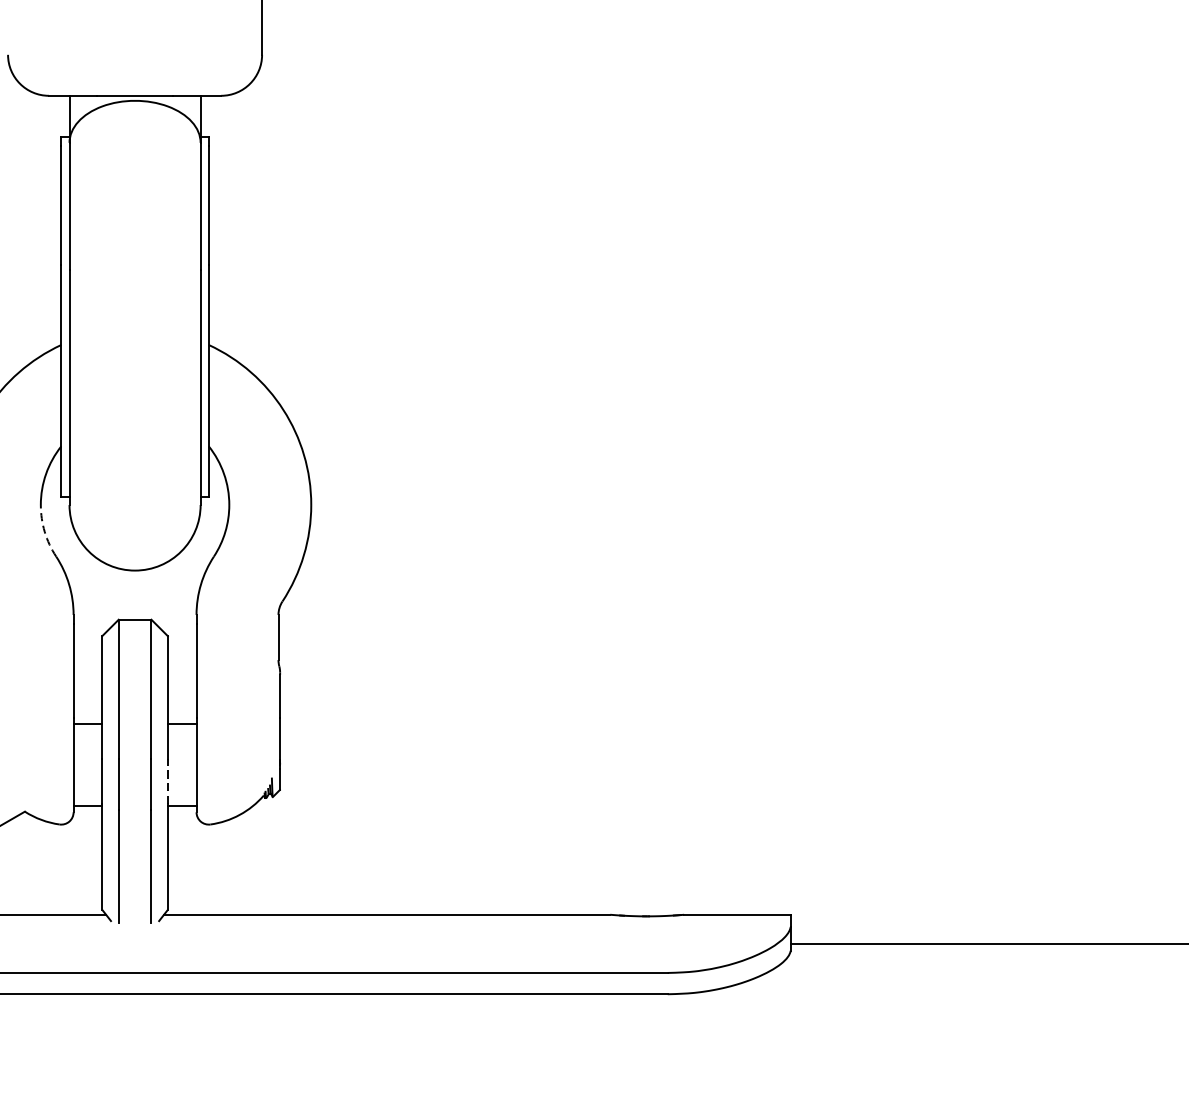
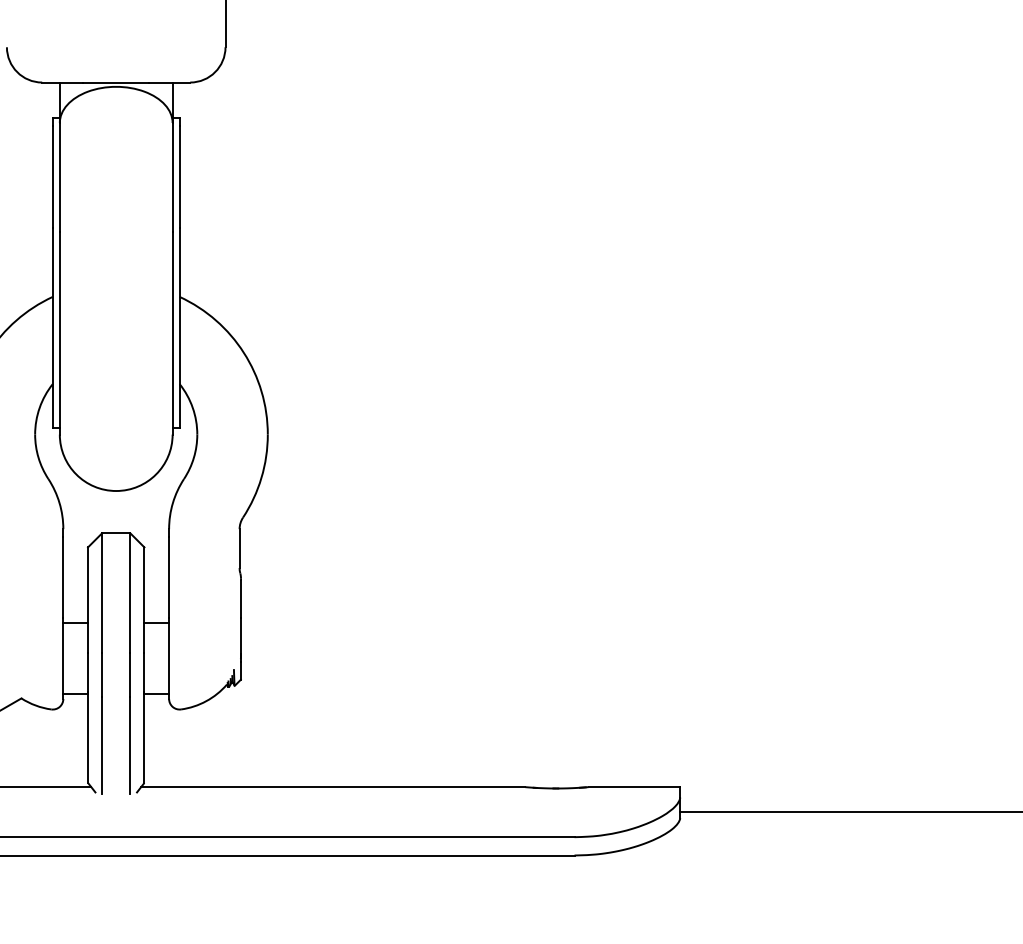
arc: (44, 531) -> (38, 457), dashed -> solid
line: (167, 781) -> (144, 672), dashed -> solid

